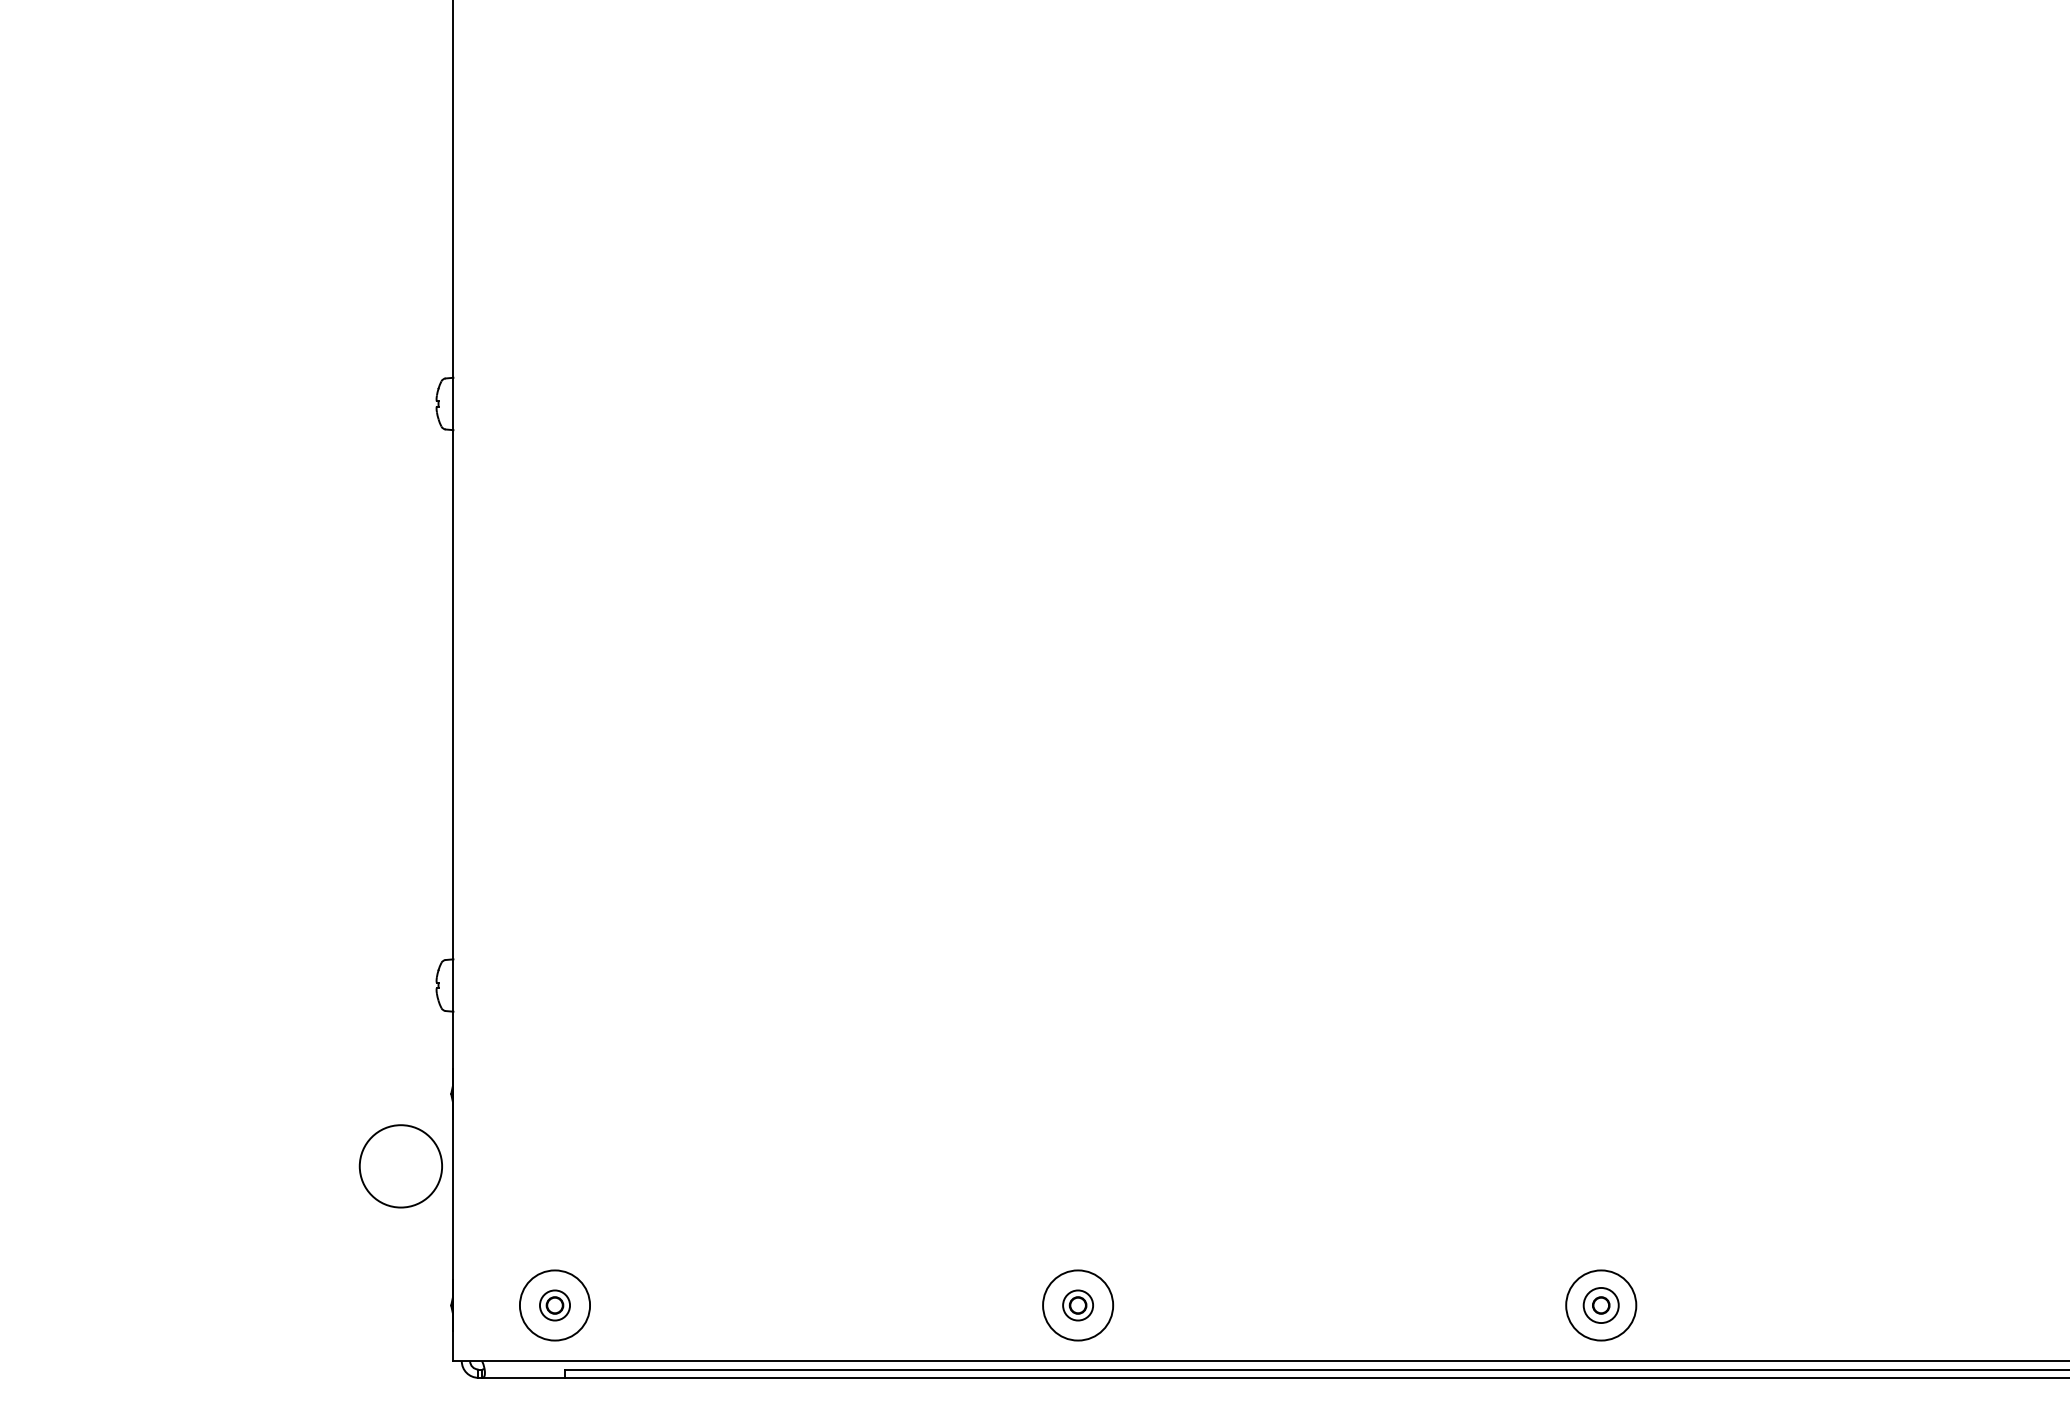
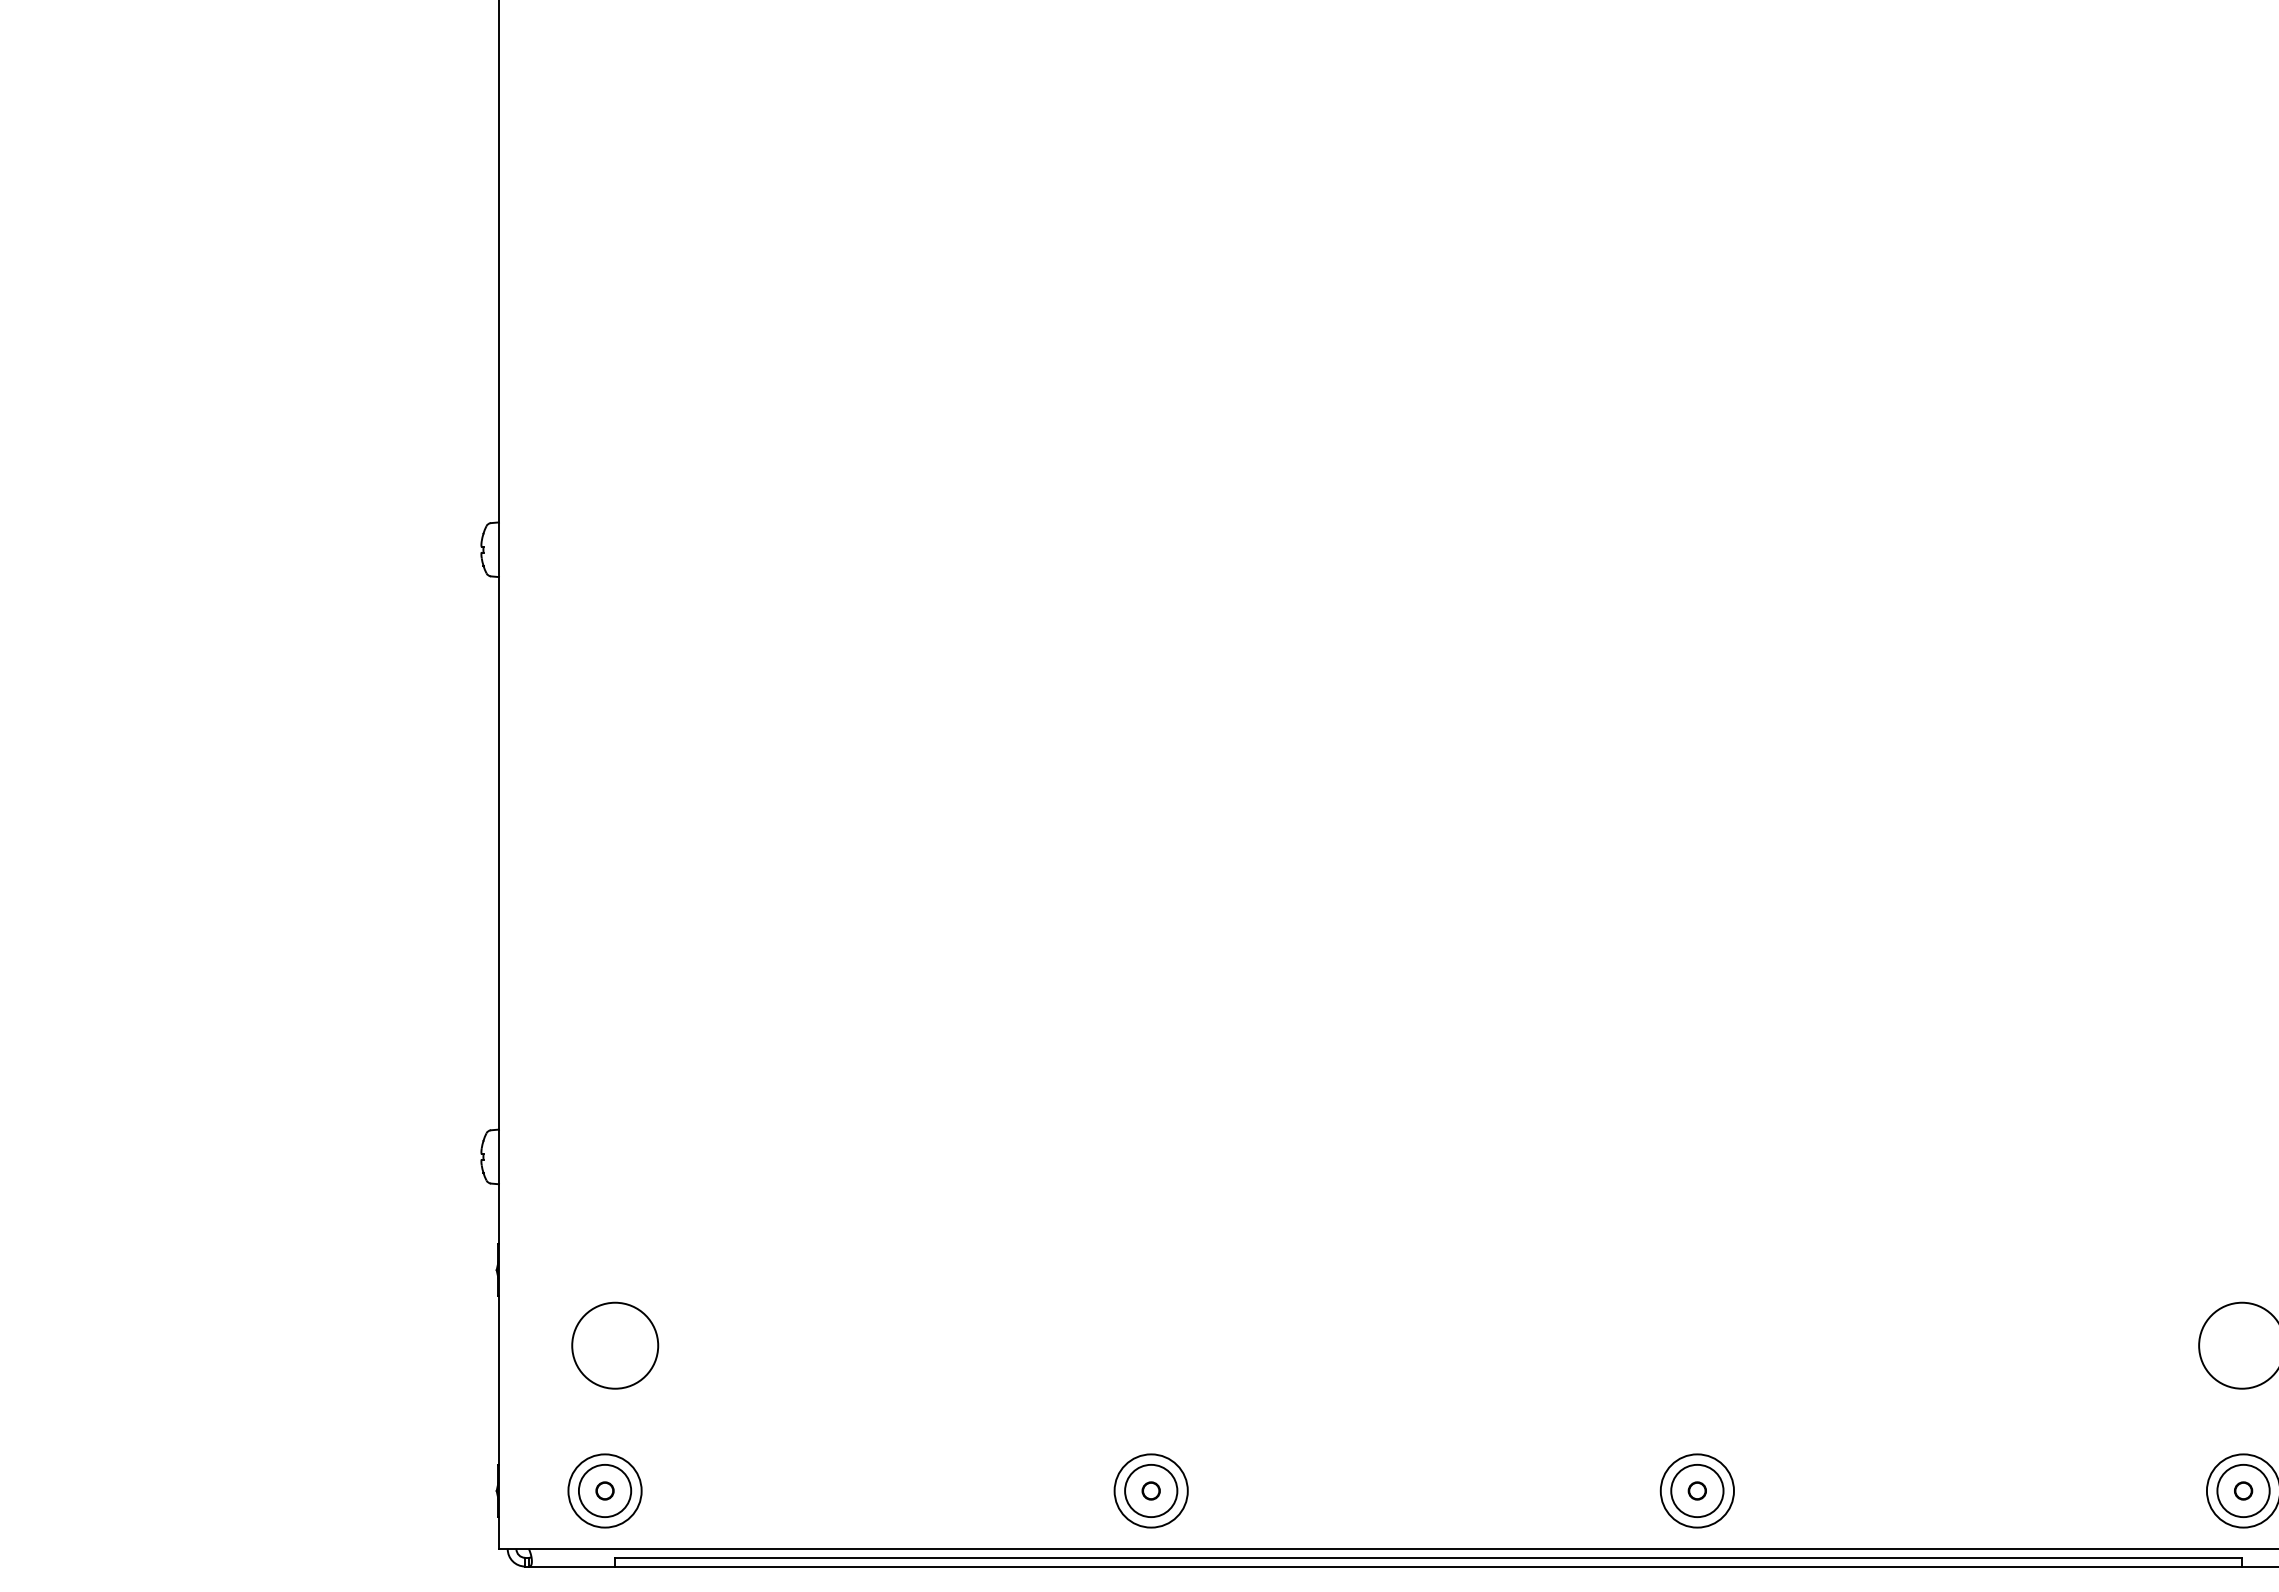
circle: (401, 1166) -> (615, 1345), moved
circle: (554, 1305) -> (604, 1490), size x1.67
circle: (1078, 1305) -> (1151, 1490), size x1.67
circle: (1601, 1305) -> (1697, 1490), size x1.43

